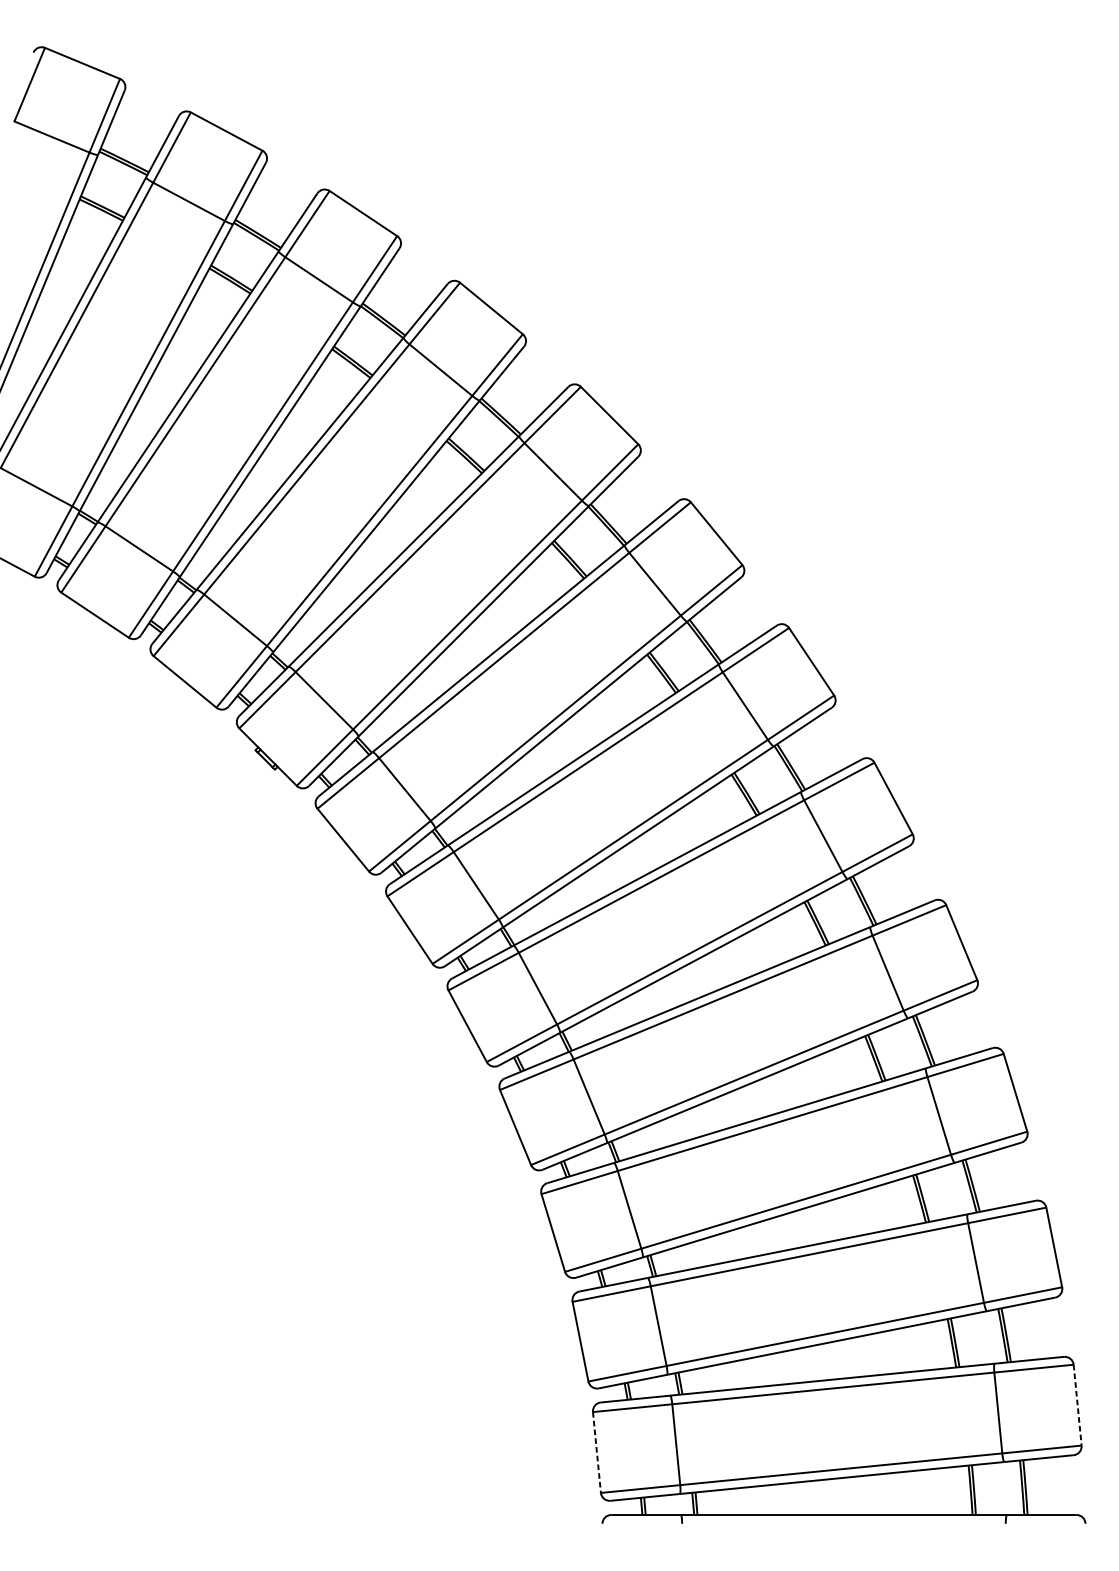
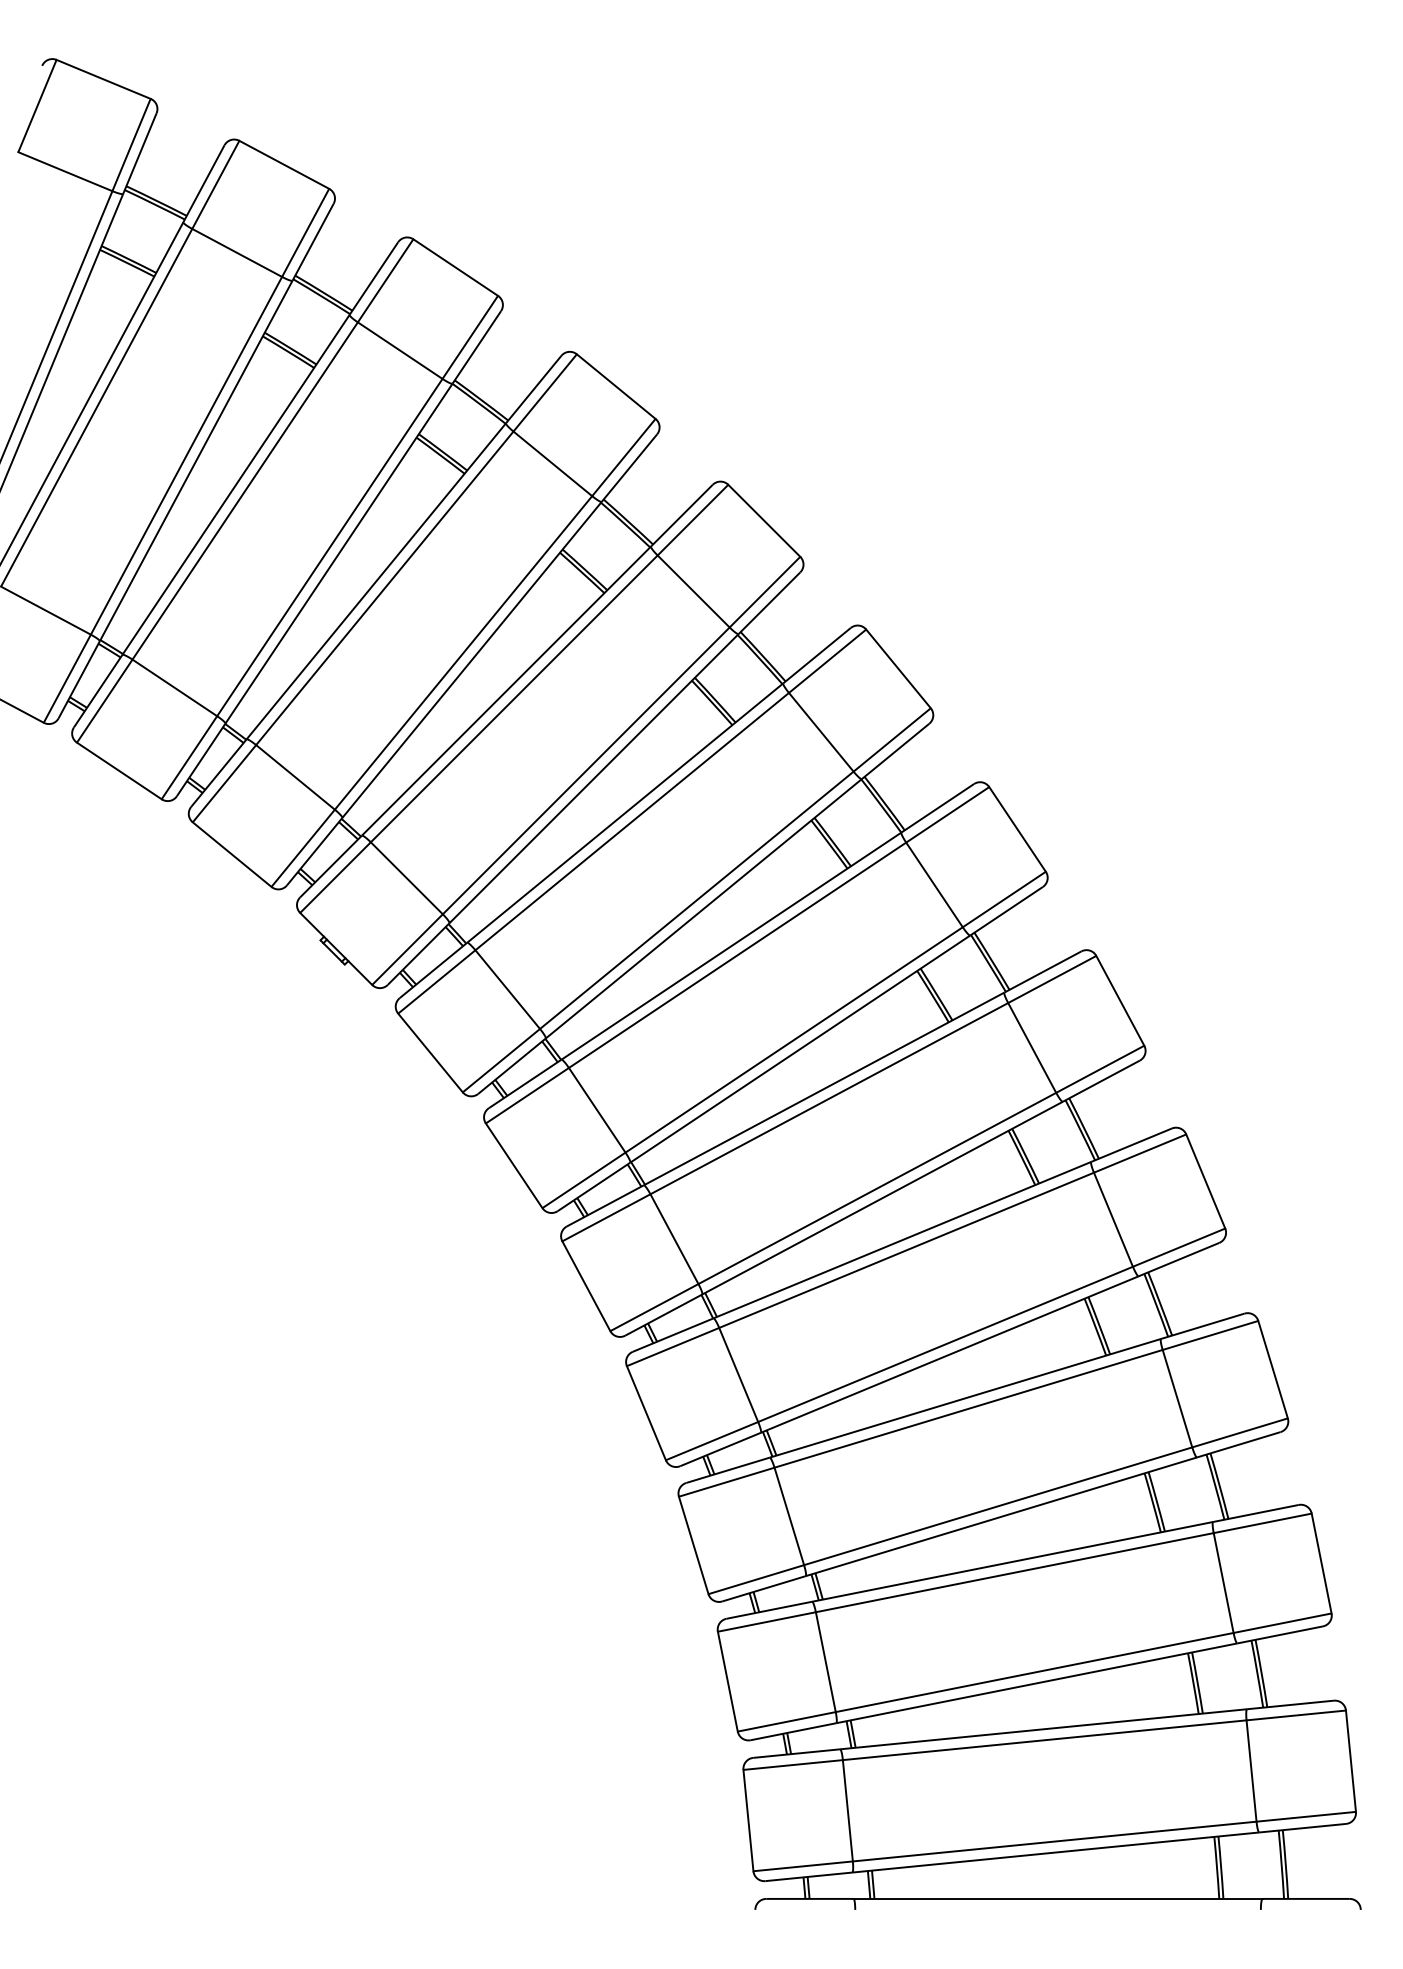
line: (1077, 1405) -> (1350, 1761), dashed -> solid
line: (596, 1452) -> (748, 1820), dashed -> solid

